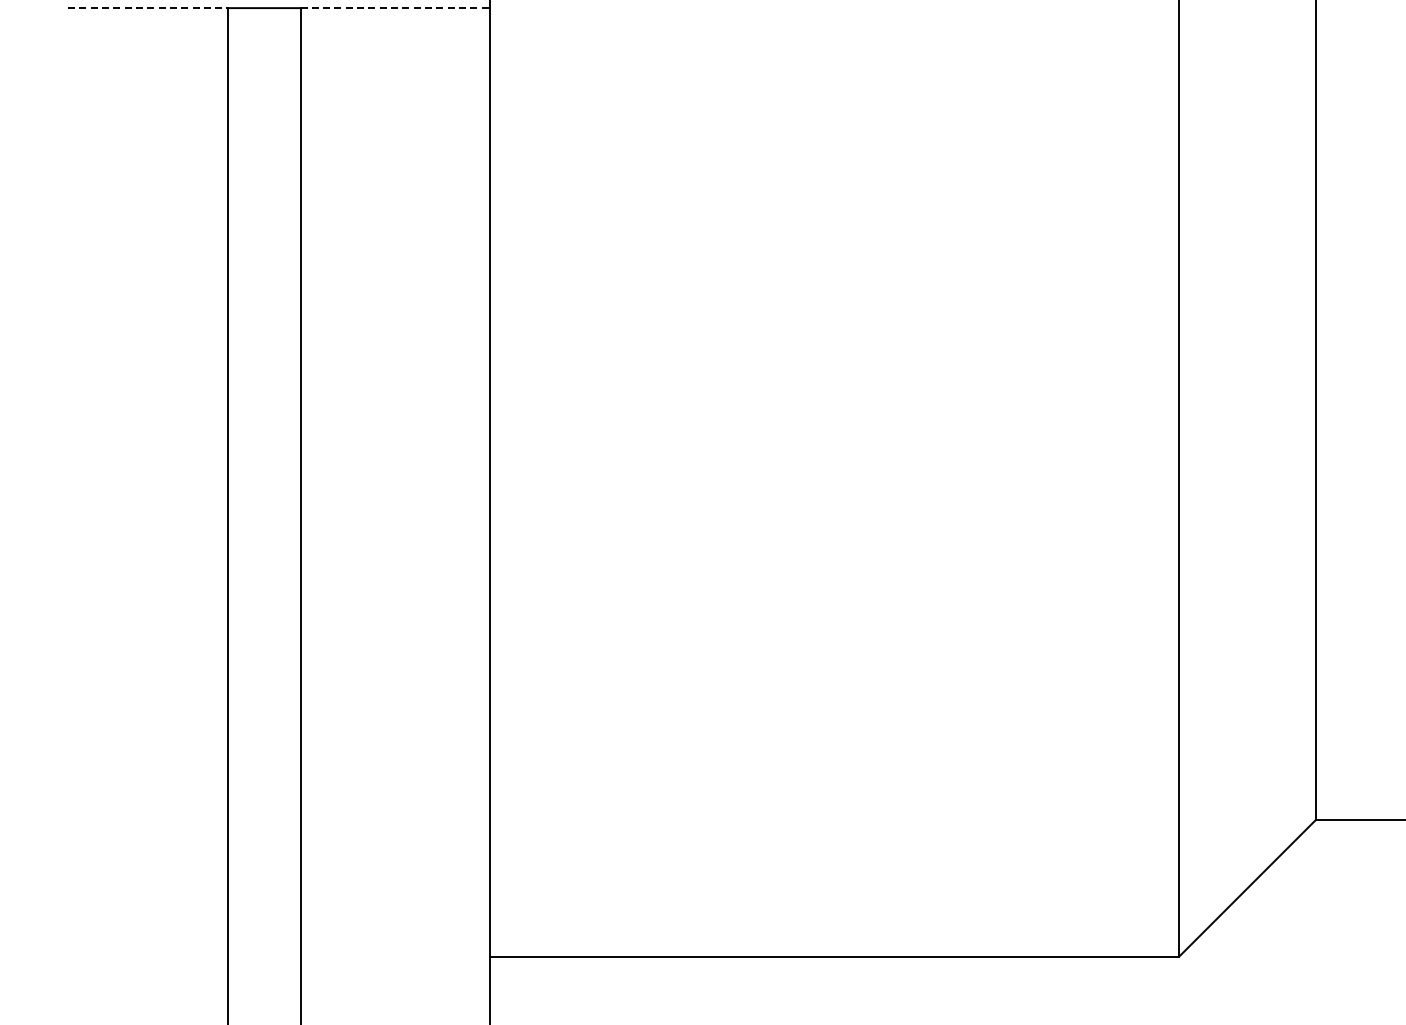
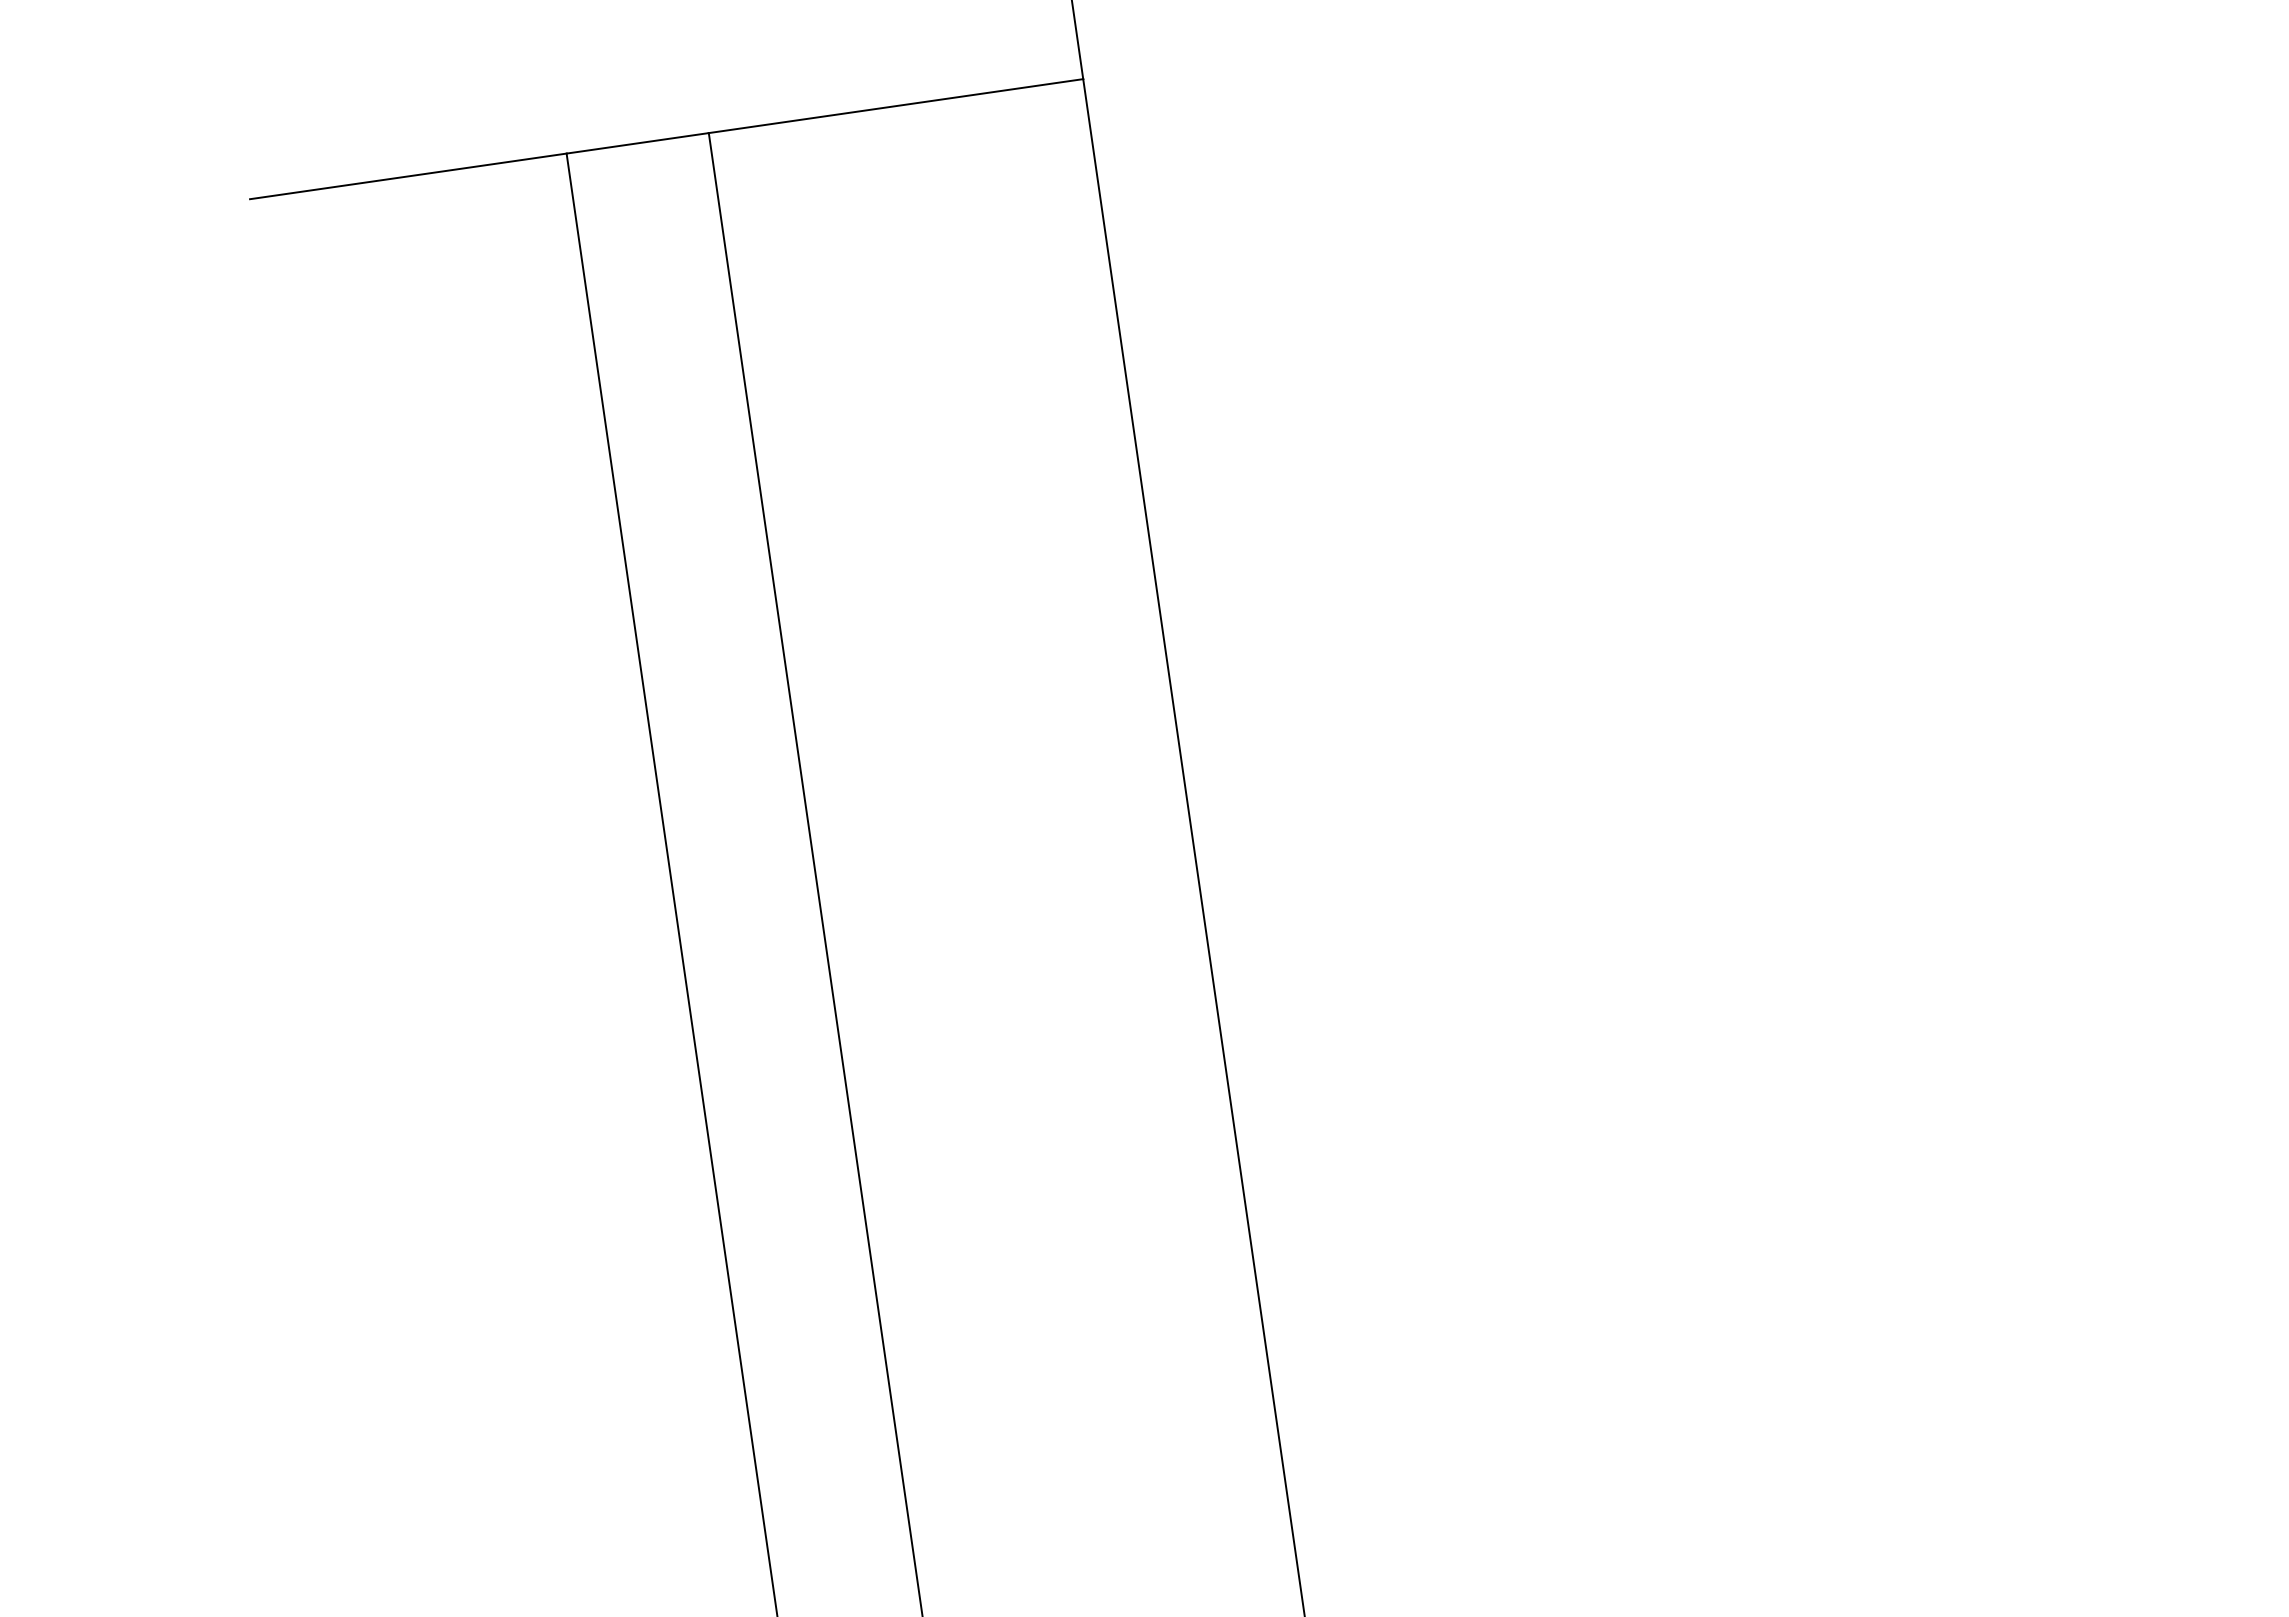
line: (148, 8) -> (408, 177), dashed -> solid
line: (395, 8) -> (896, 106), dashed -> solid

